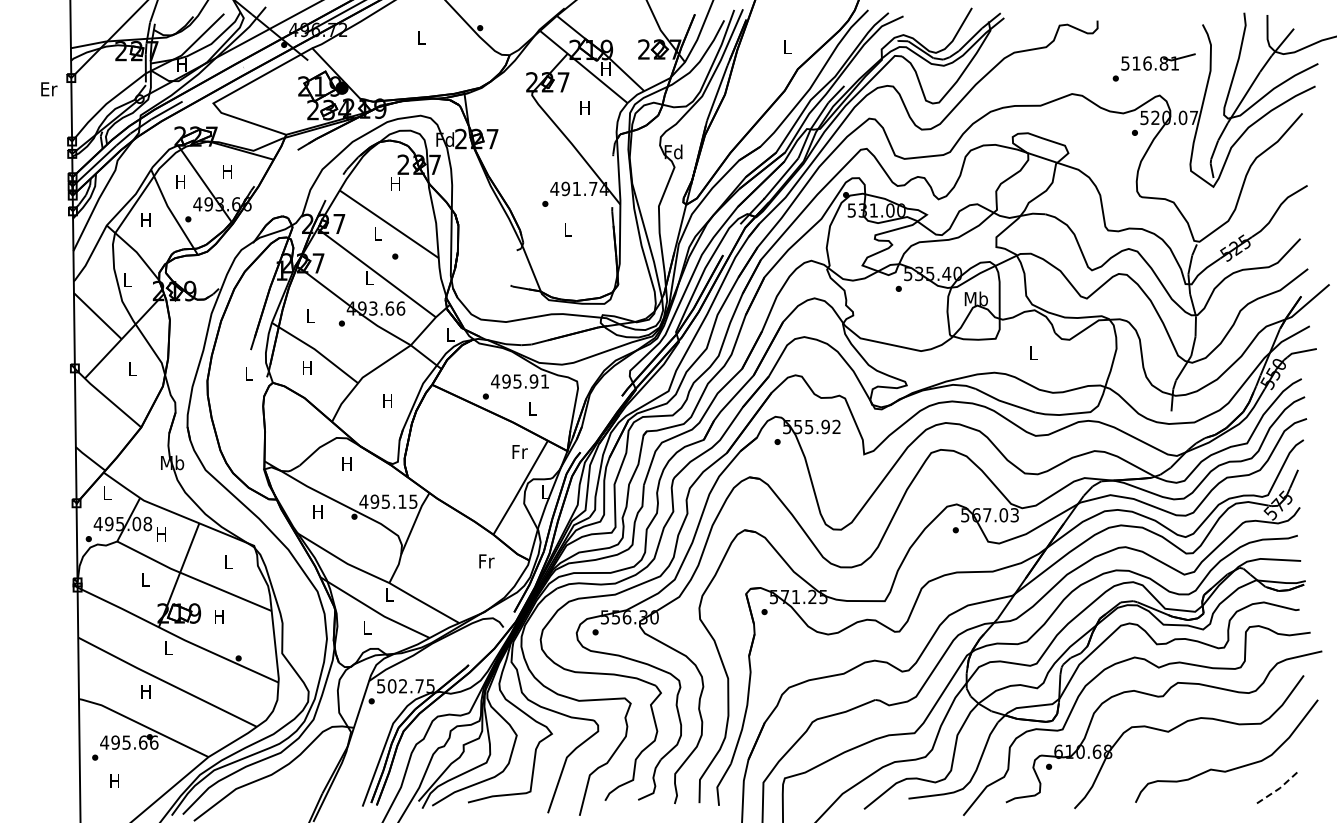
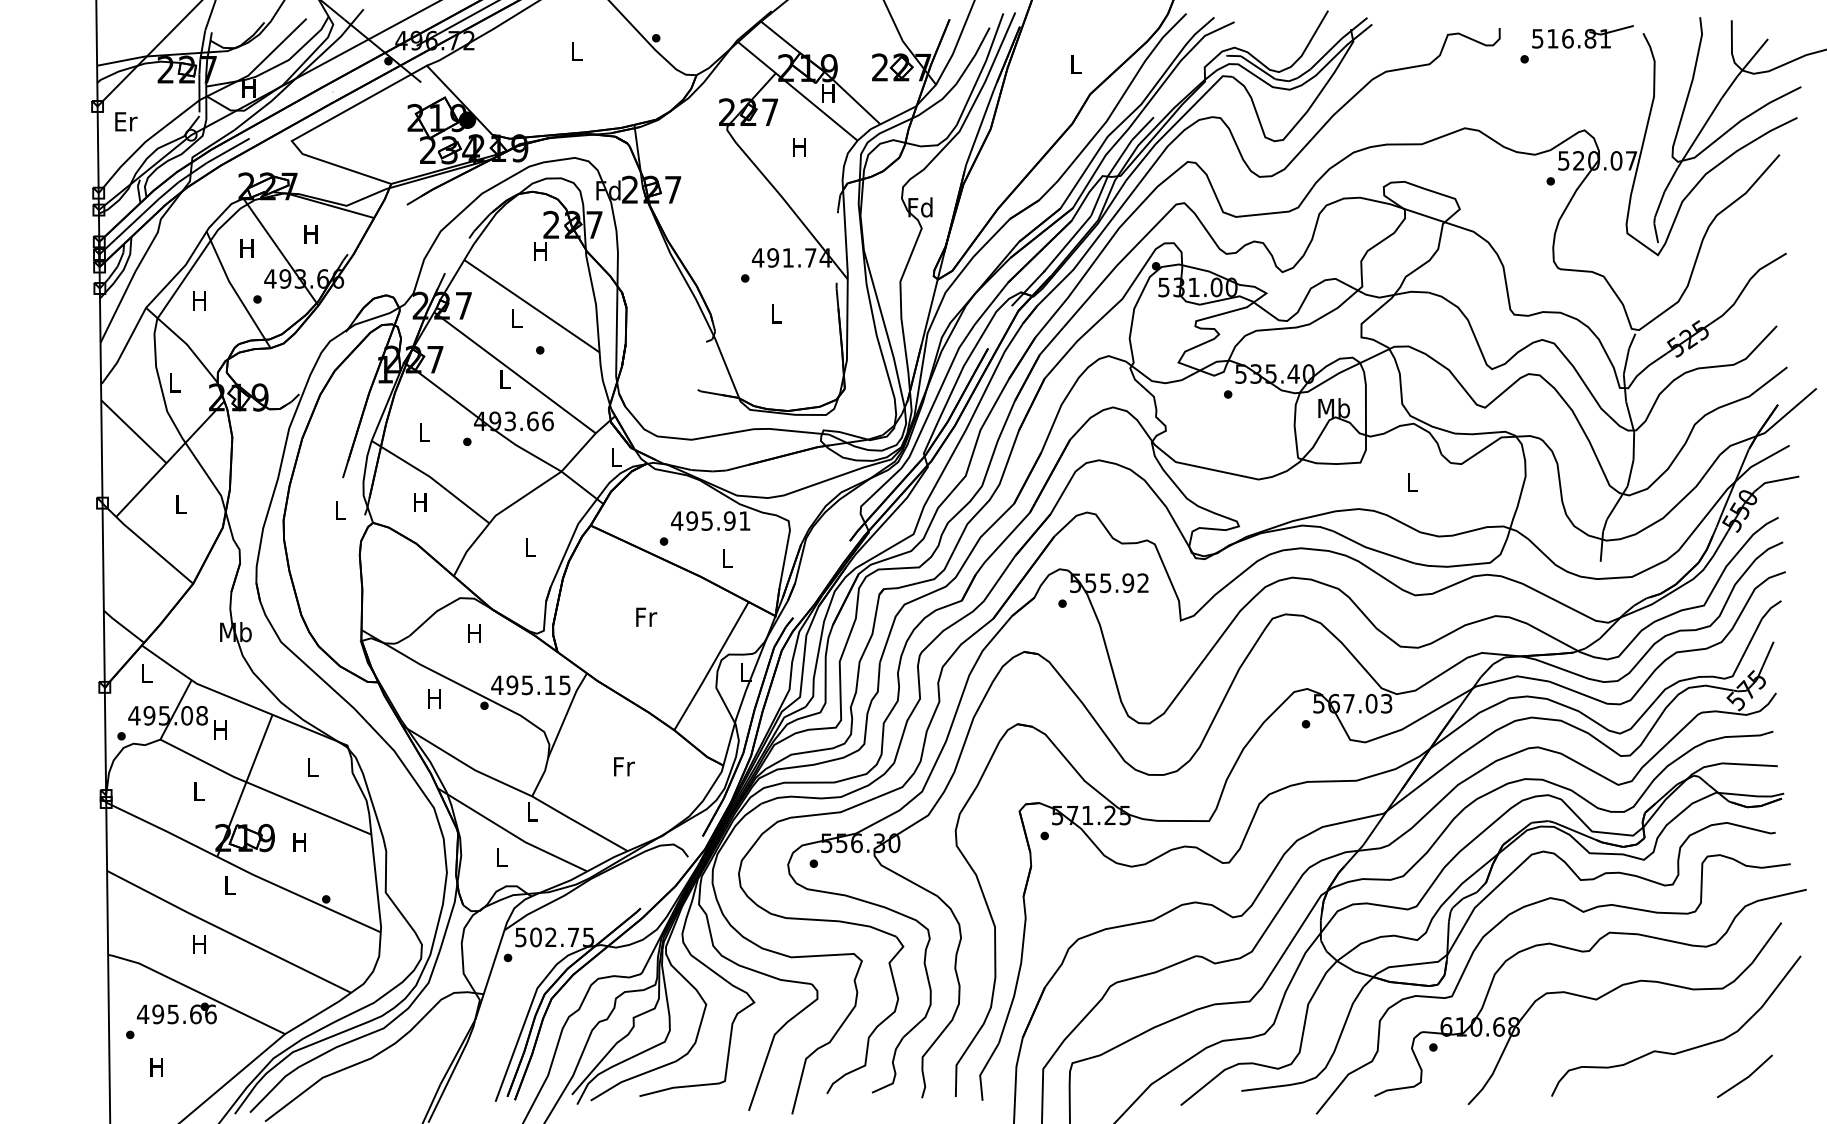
part: (1153, 67) -> (1576, 44), moved
text: (49, 89) -> (126, 122), moved
text: (387, 400) -> (529, 546), H -> L
text: (519, 451) -> (645, 616), moved
text: (486, 561) -> (623, 766), moved
line: (1278, 789) -> (1746, 1078), dashed -> solid

